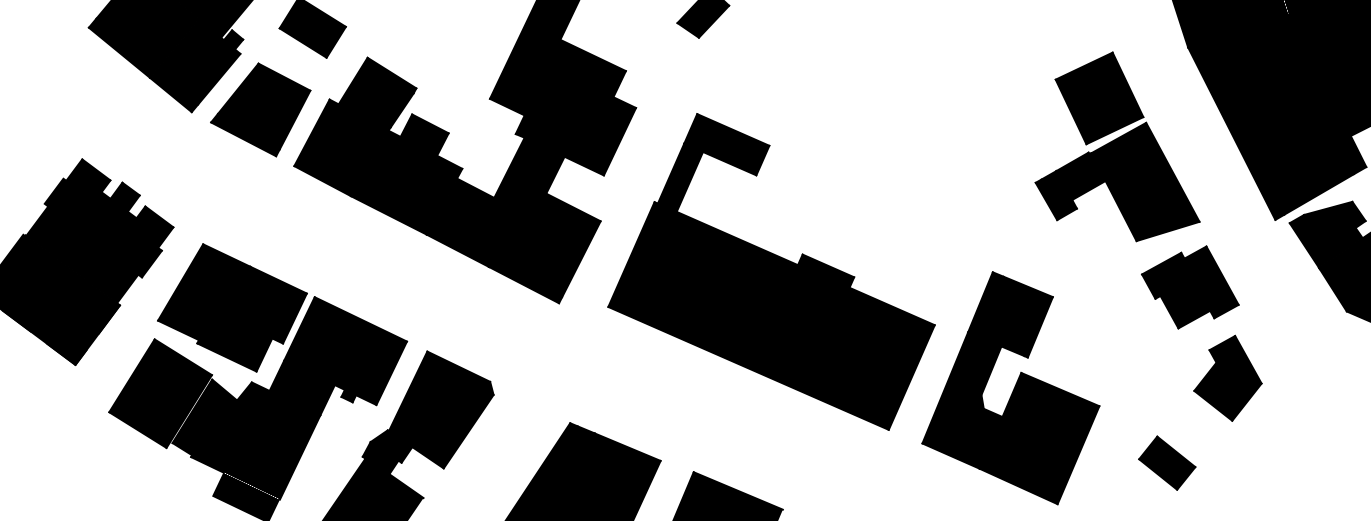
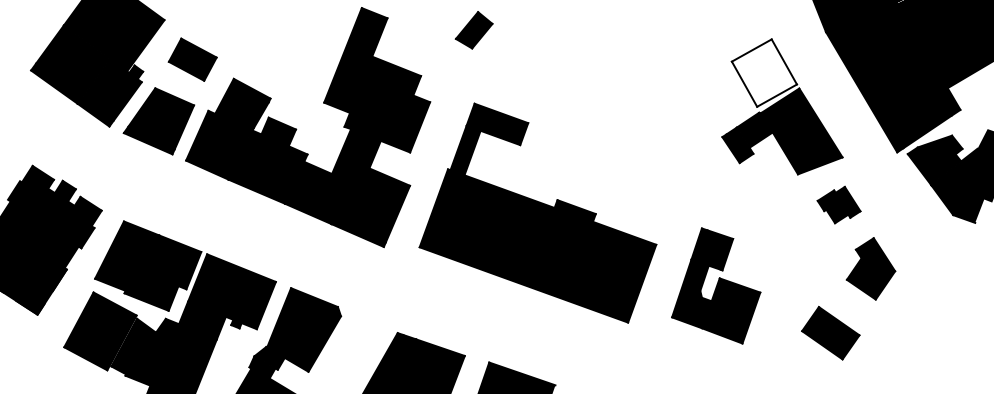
fill: (1098, 97) -> (763, 72), removed
part: (1189, 286) -> (838, 204), size x0.6
part: (1014, 386) -> (716, 285), size x0.7
part: (1166, 463) -> (830, 333), size x1.4

